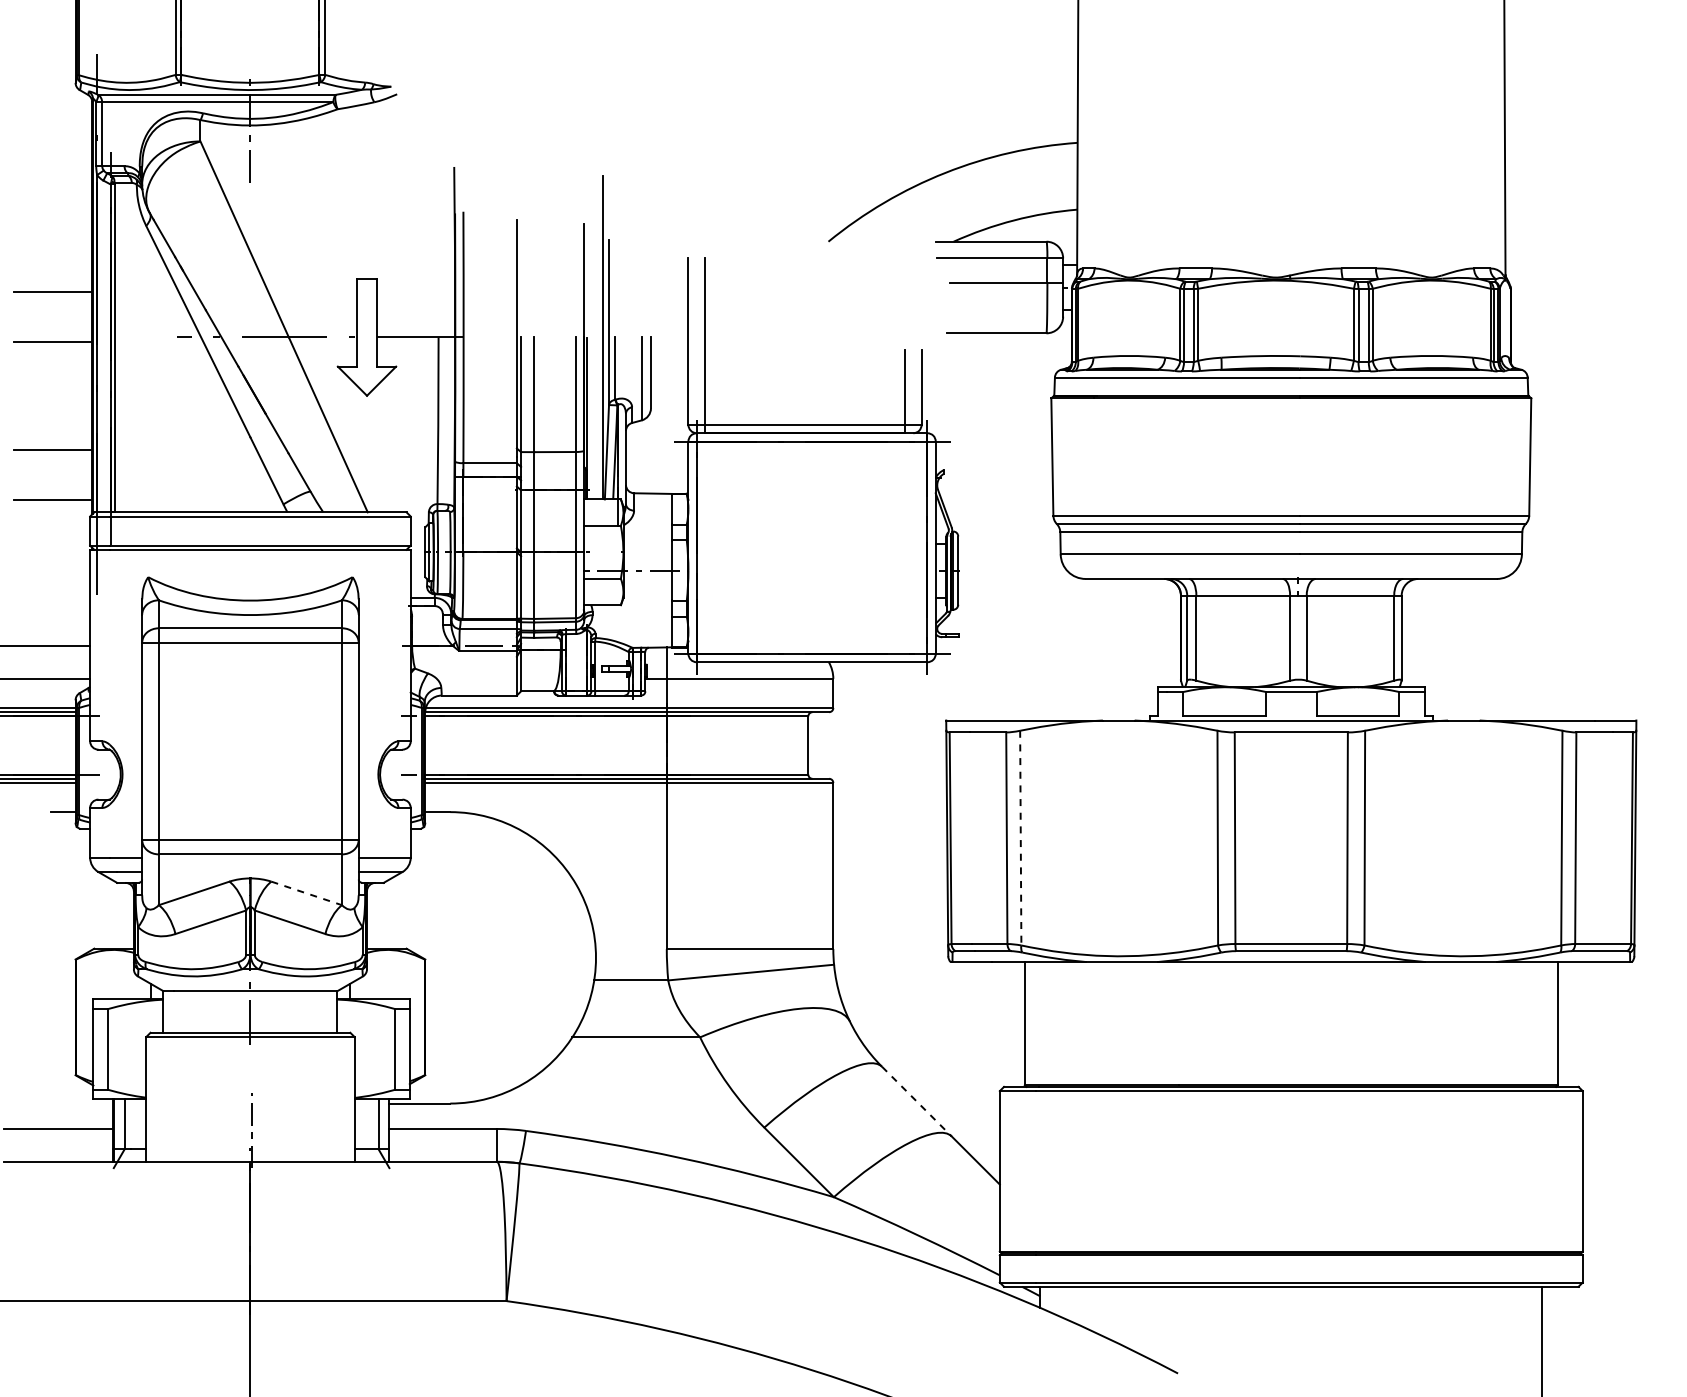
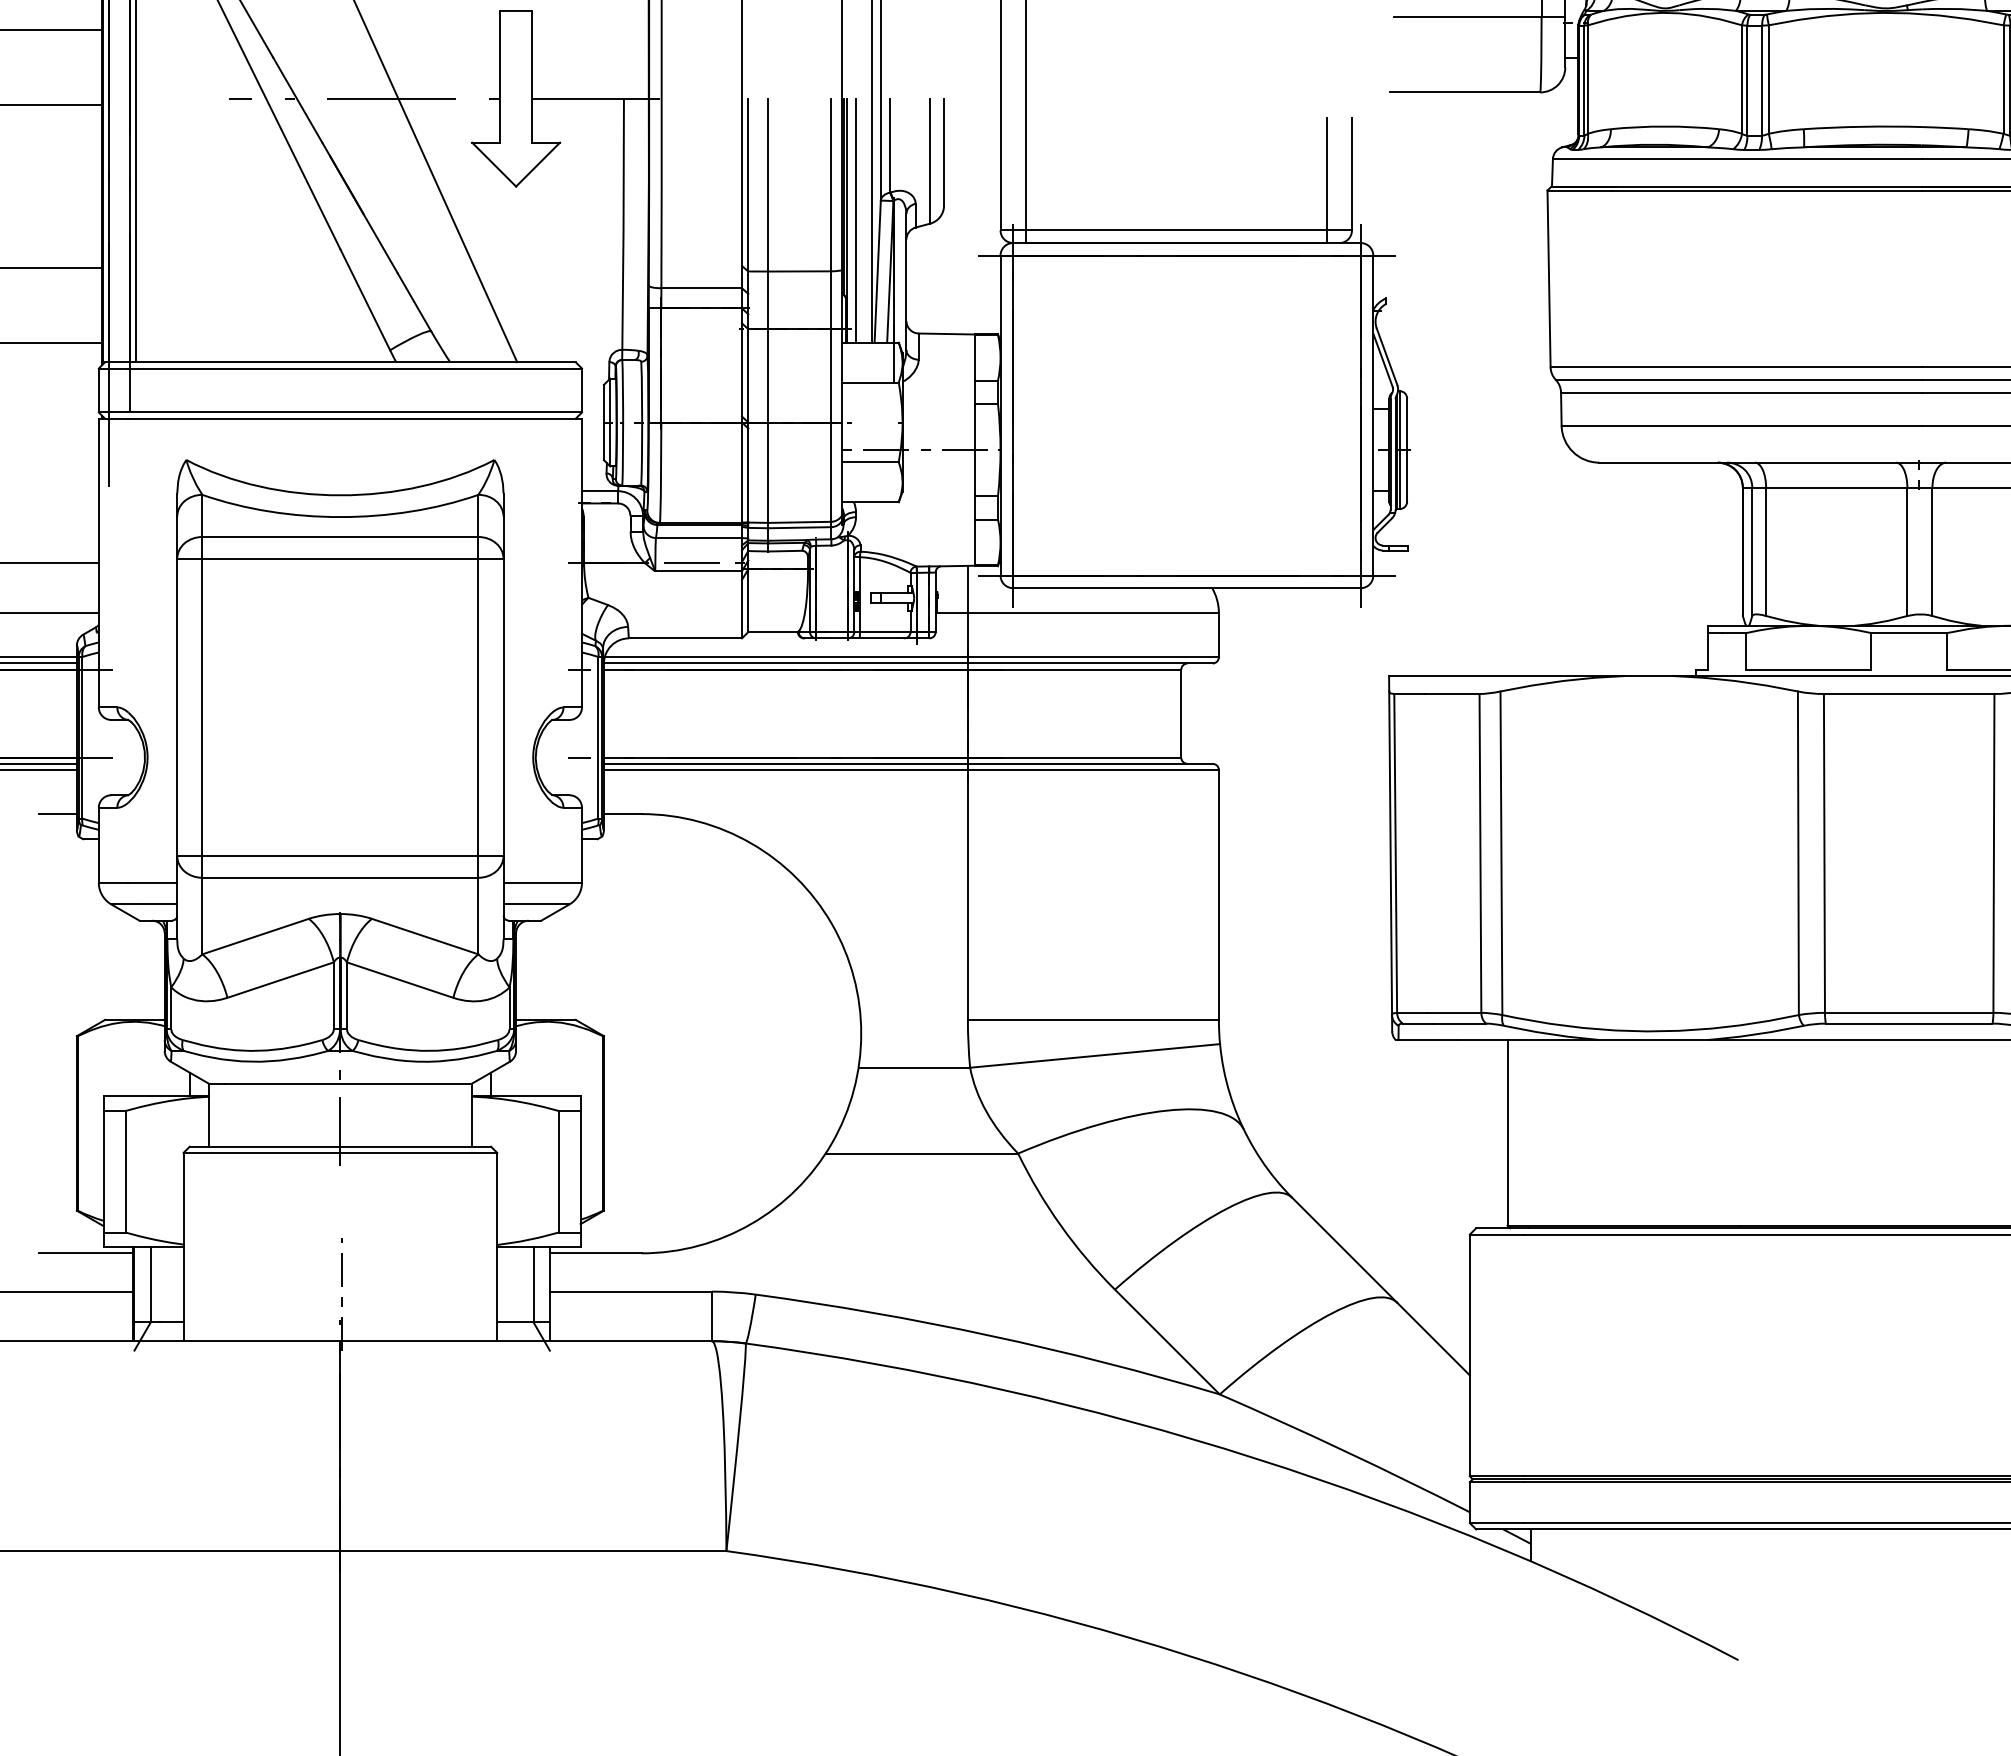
line: (592, 418) -> (855, 220), added
line: (1020, 838) -> (1501, 853), dashed -> solid
line: (307, 893) -> (426, 936), dashed -> solid
line: (917, 1101) -> (1345, 1250), dashed -> solid
line: (81, 1103) -> (85, 1253), added

